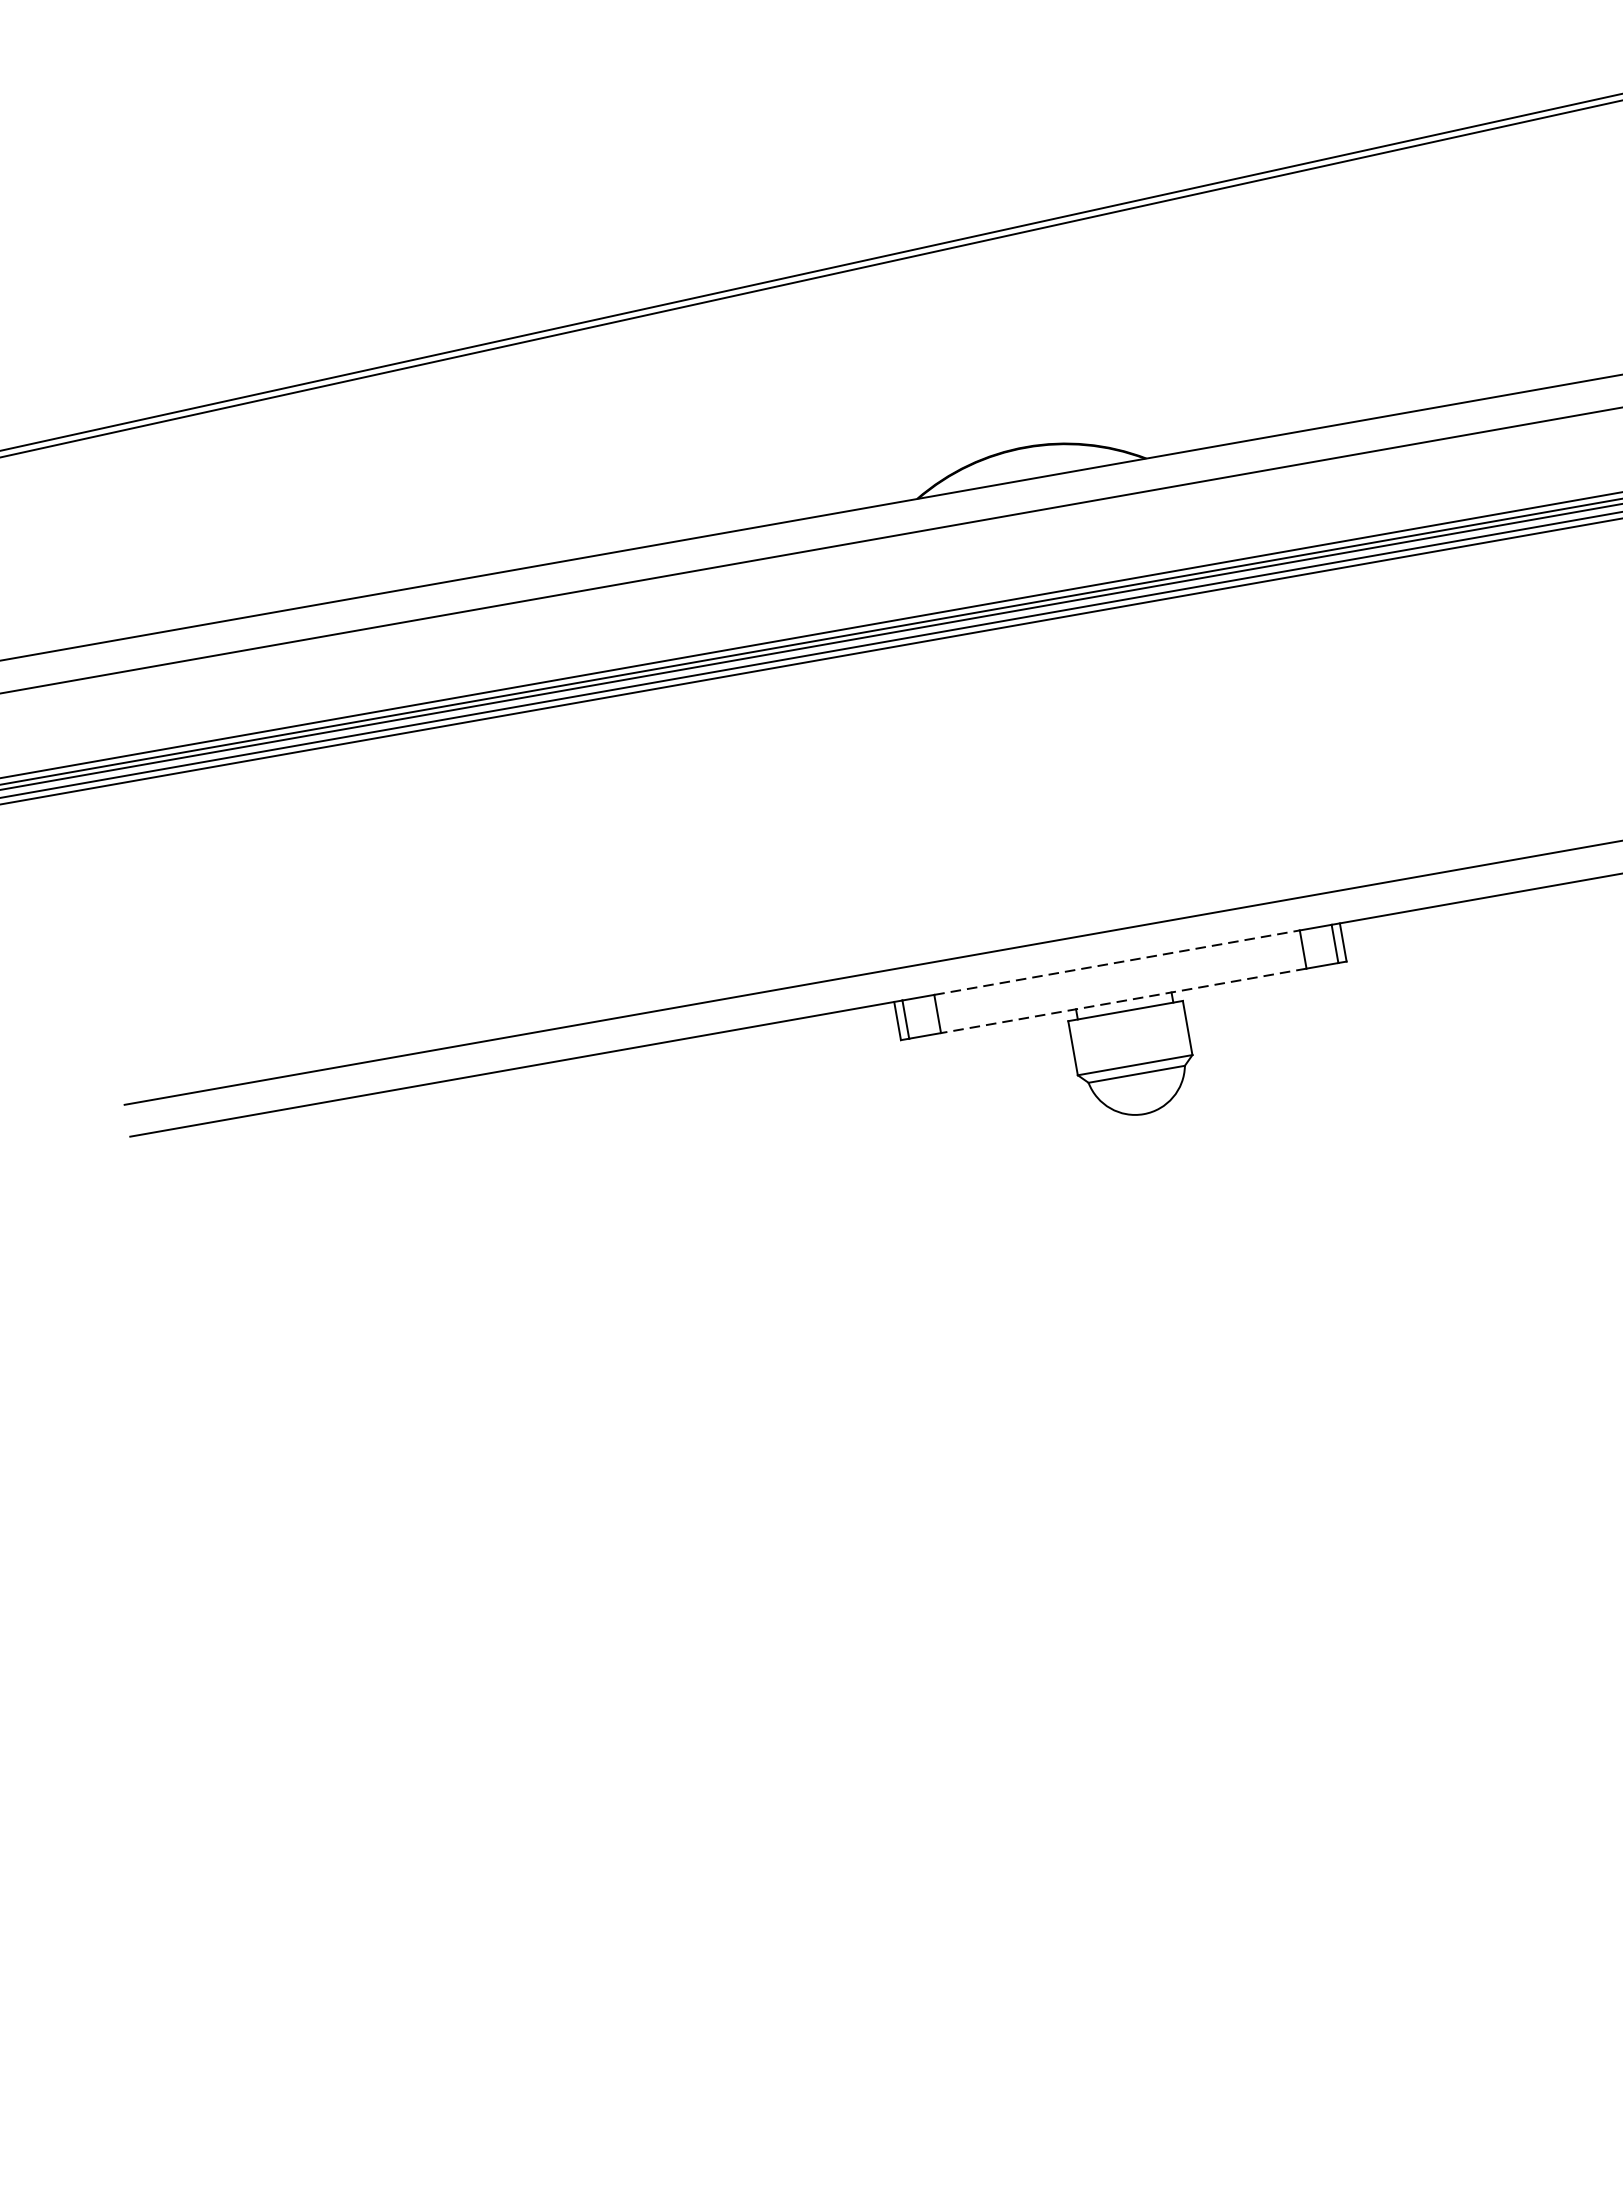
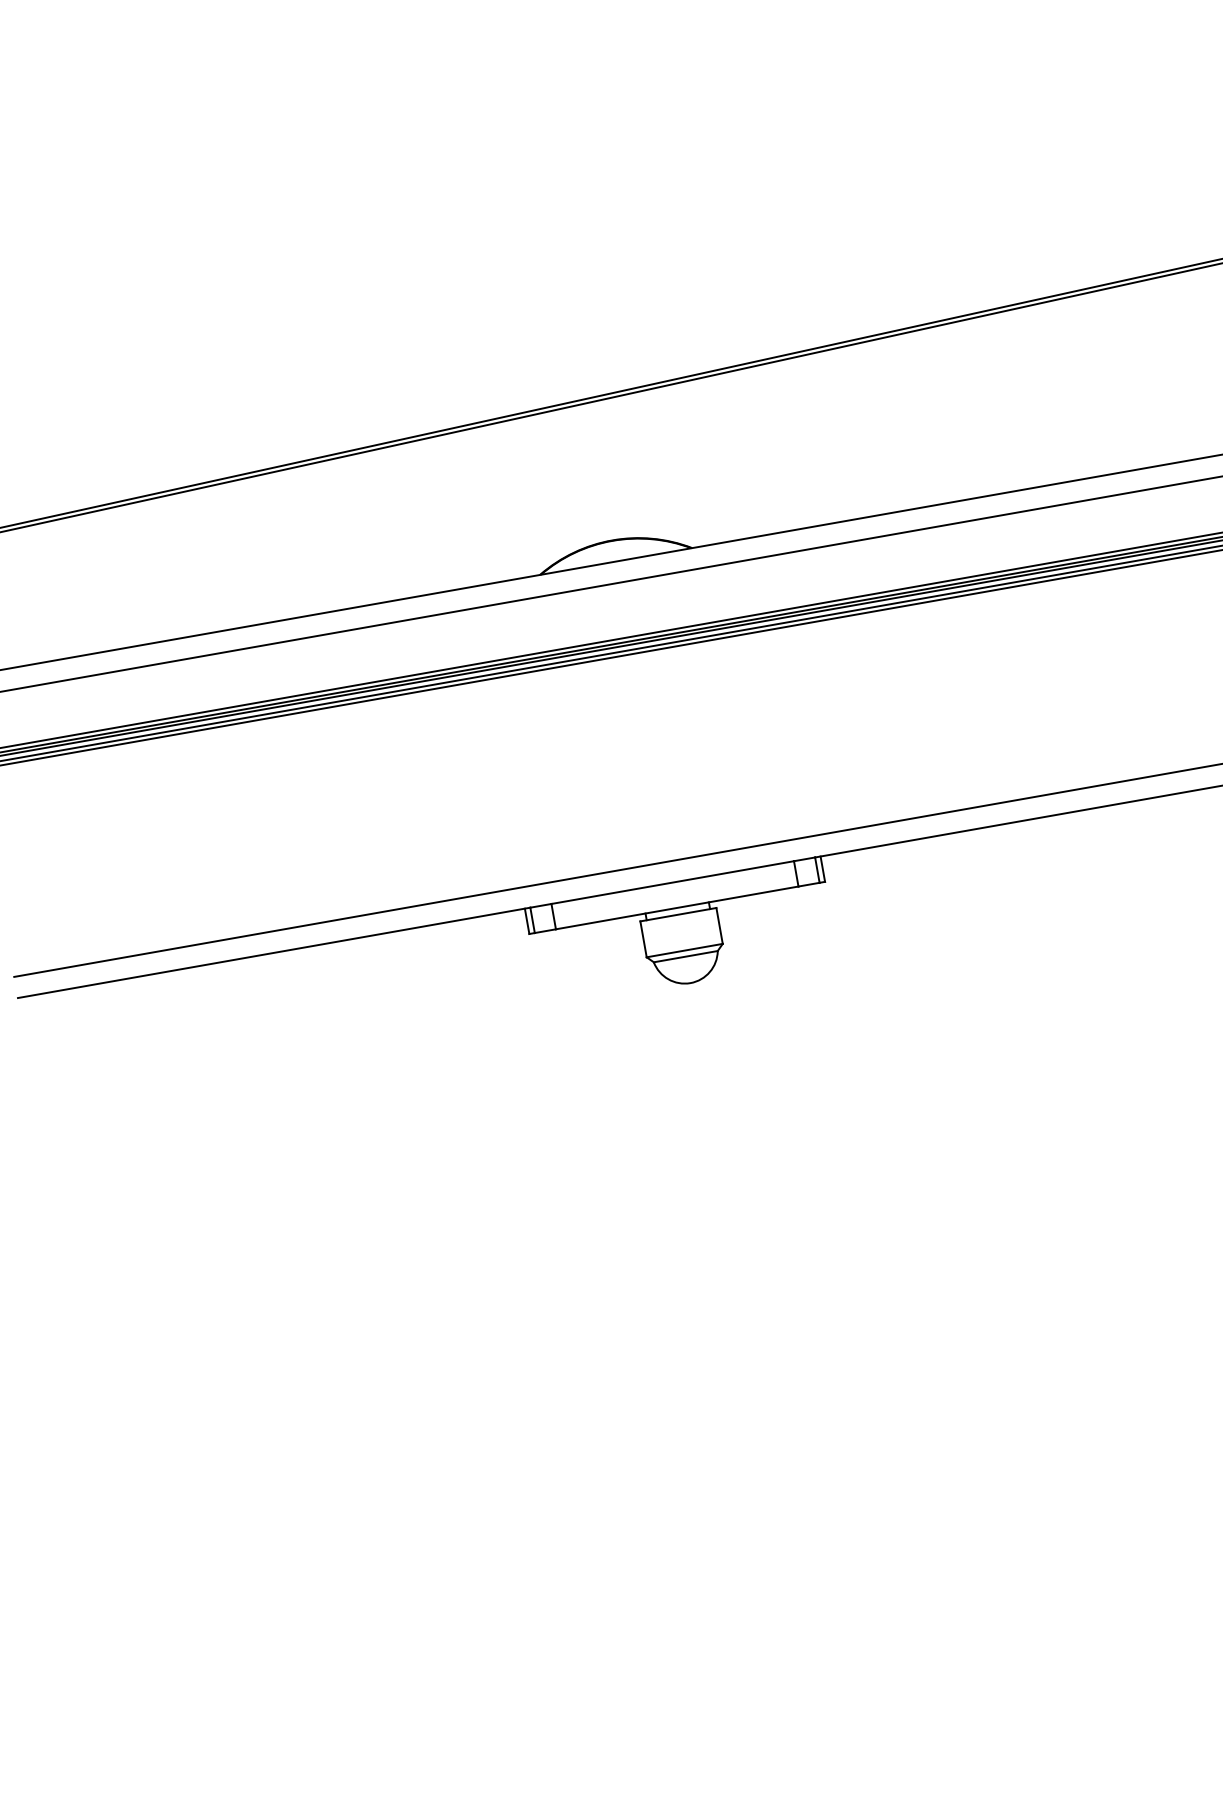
line: (1118, 962) -> (673, 882), dashed -> solid
line: (1122, 1001) -> (676, 908), dashed -> solid

